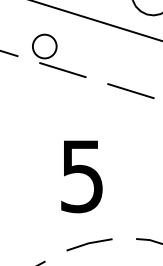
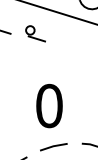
part: (59, 55) -> (35, 33), size x0.6
line: (130, 90) -> (78, 54), removed
text: (82, 175) -> (49, 105), 5 -> 0

